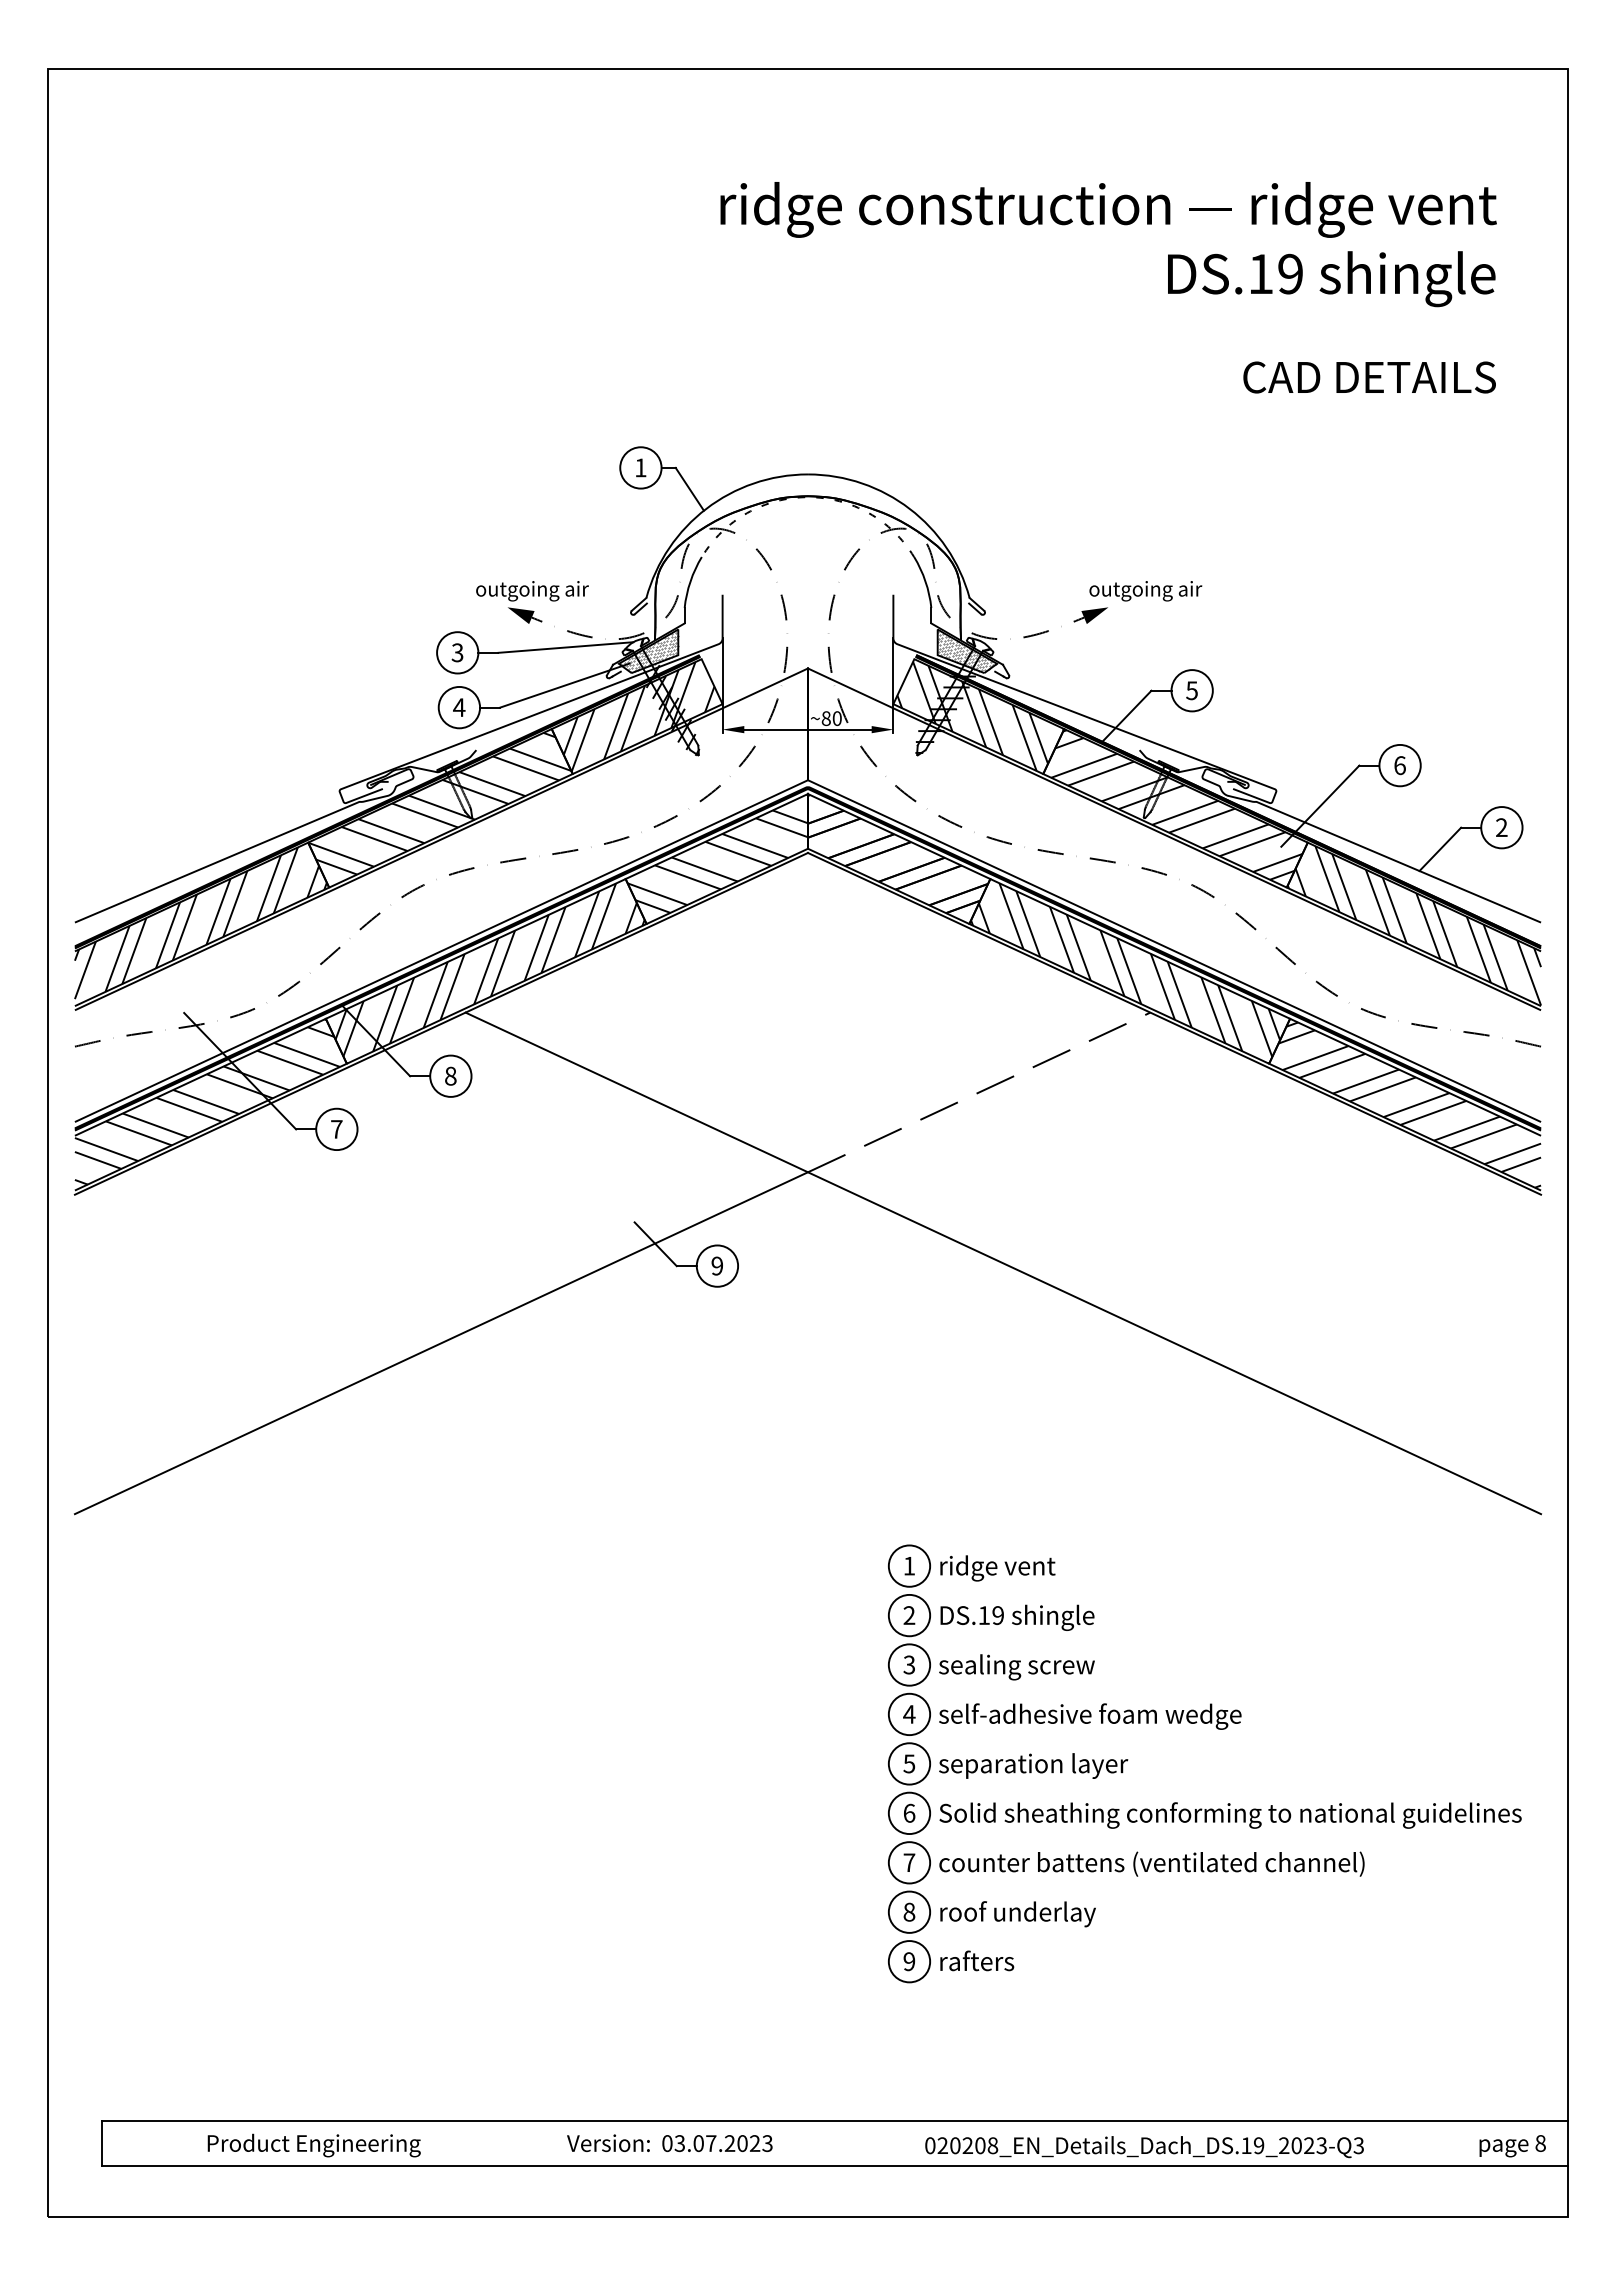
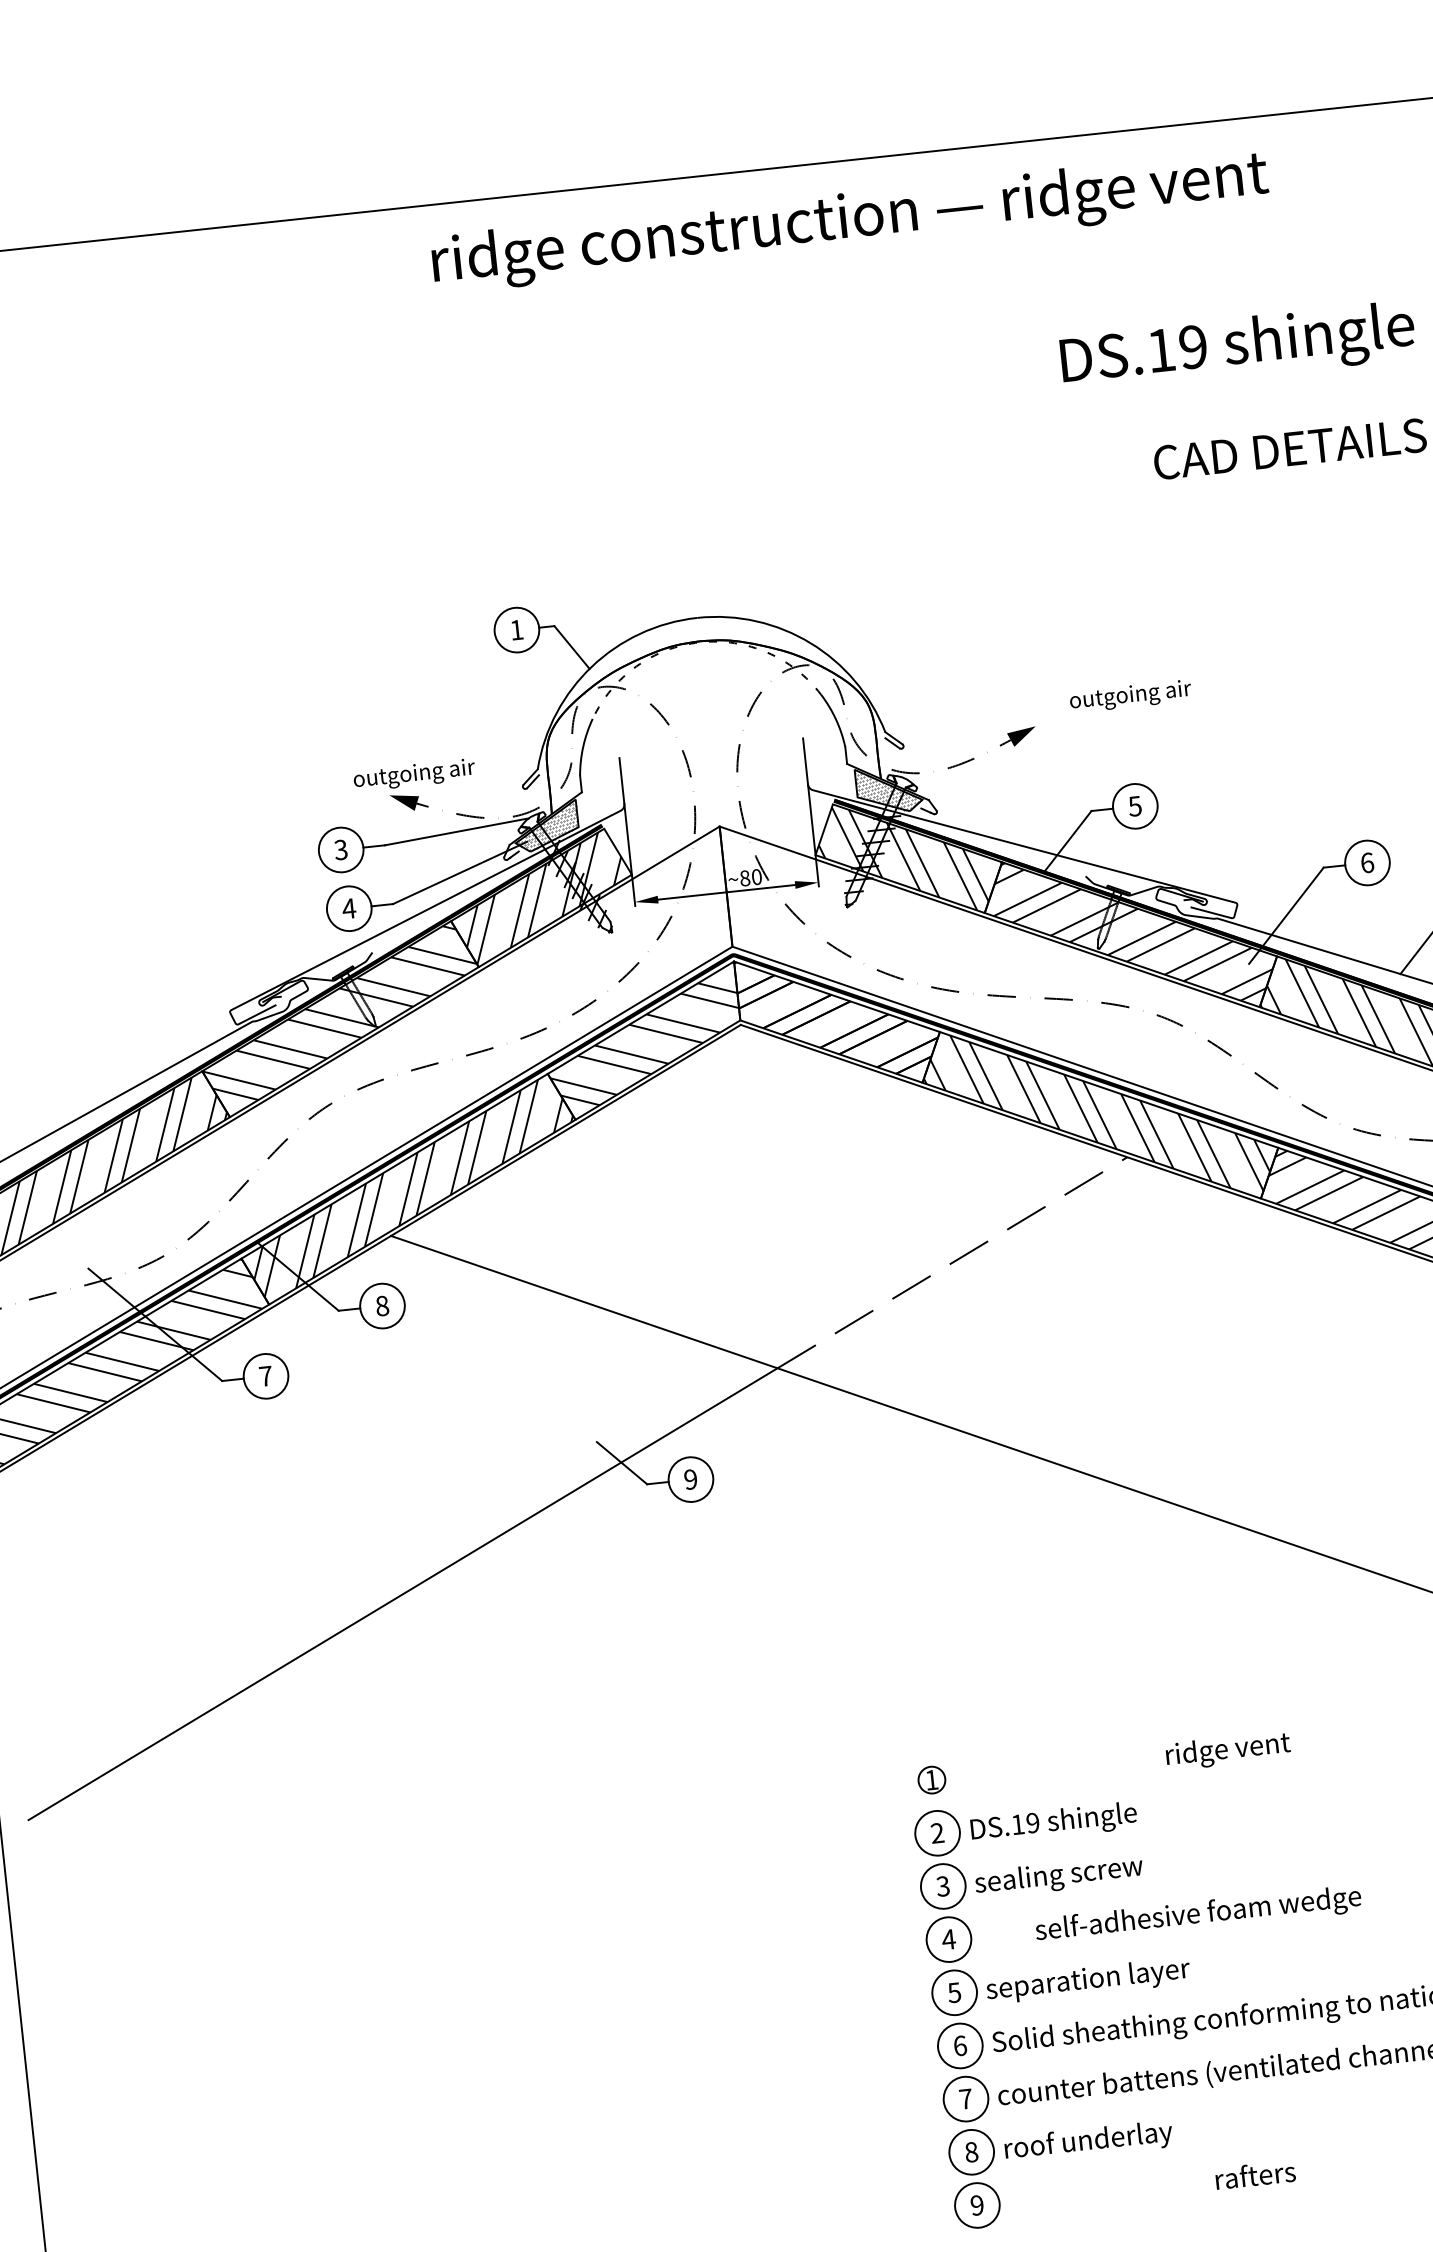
text: (1108, 209) -> (850, 221), moved
text: (1145, 591) -> (1130, 696), moved
circle: (909, 1565) -> (931, 1779), size x0.6
text: (997, 1568) -> (1227, 1751), moved
text: (1090, 1716) -> (1198, 1915), moved
text: (977, 1960) -> (1255, 2174), moved

